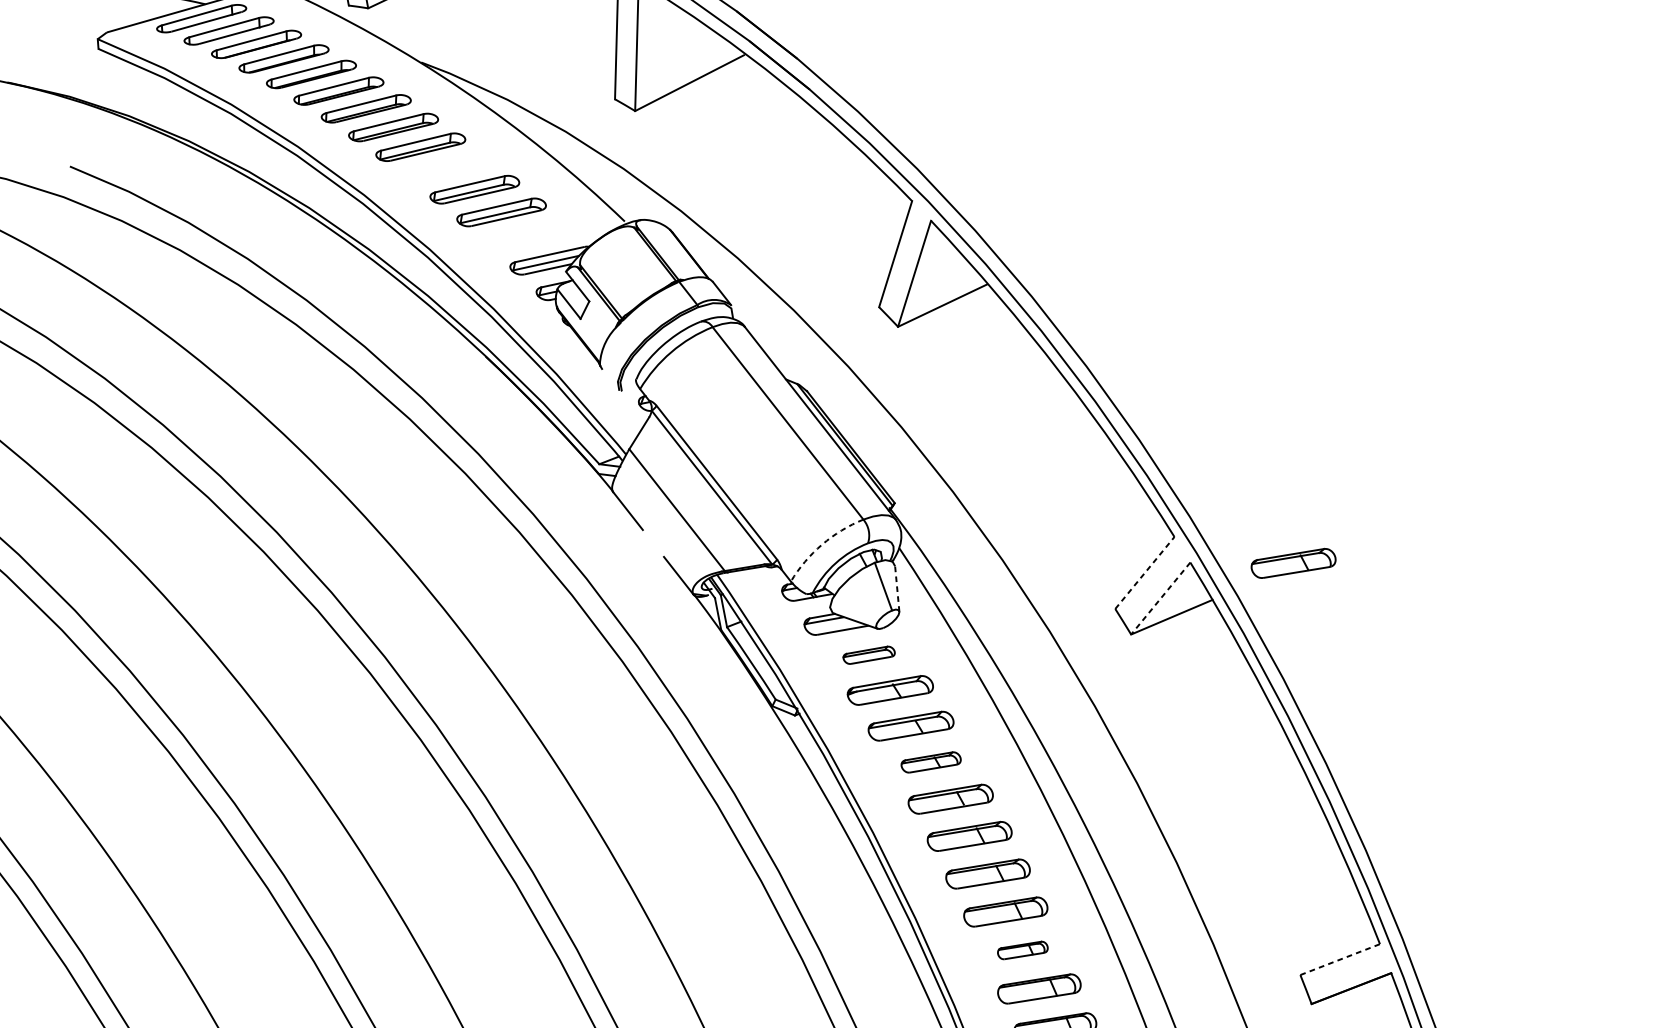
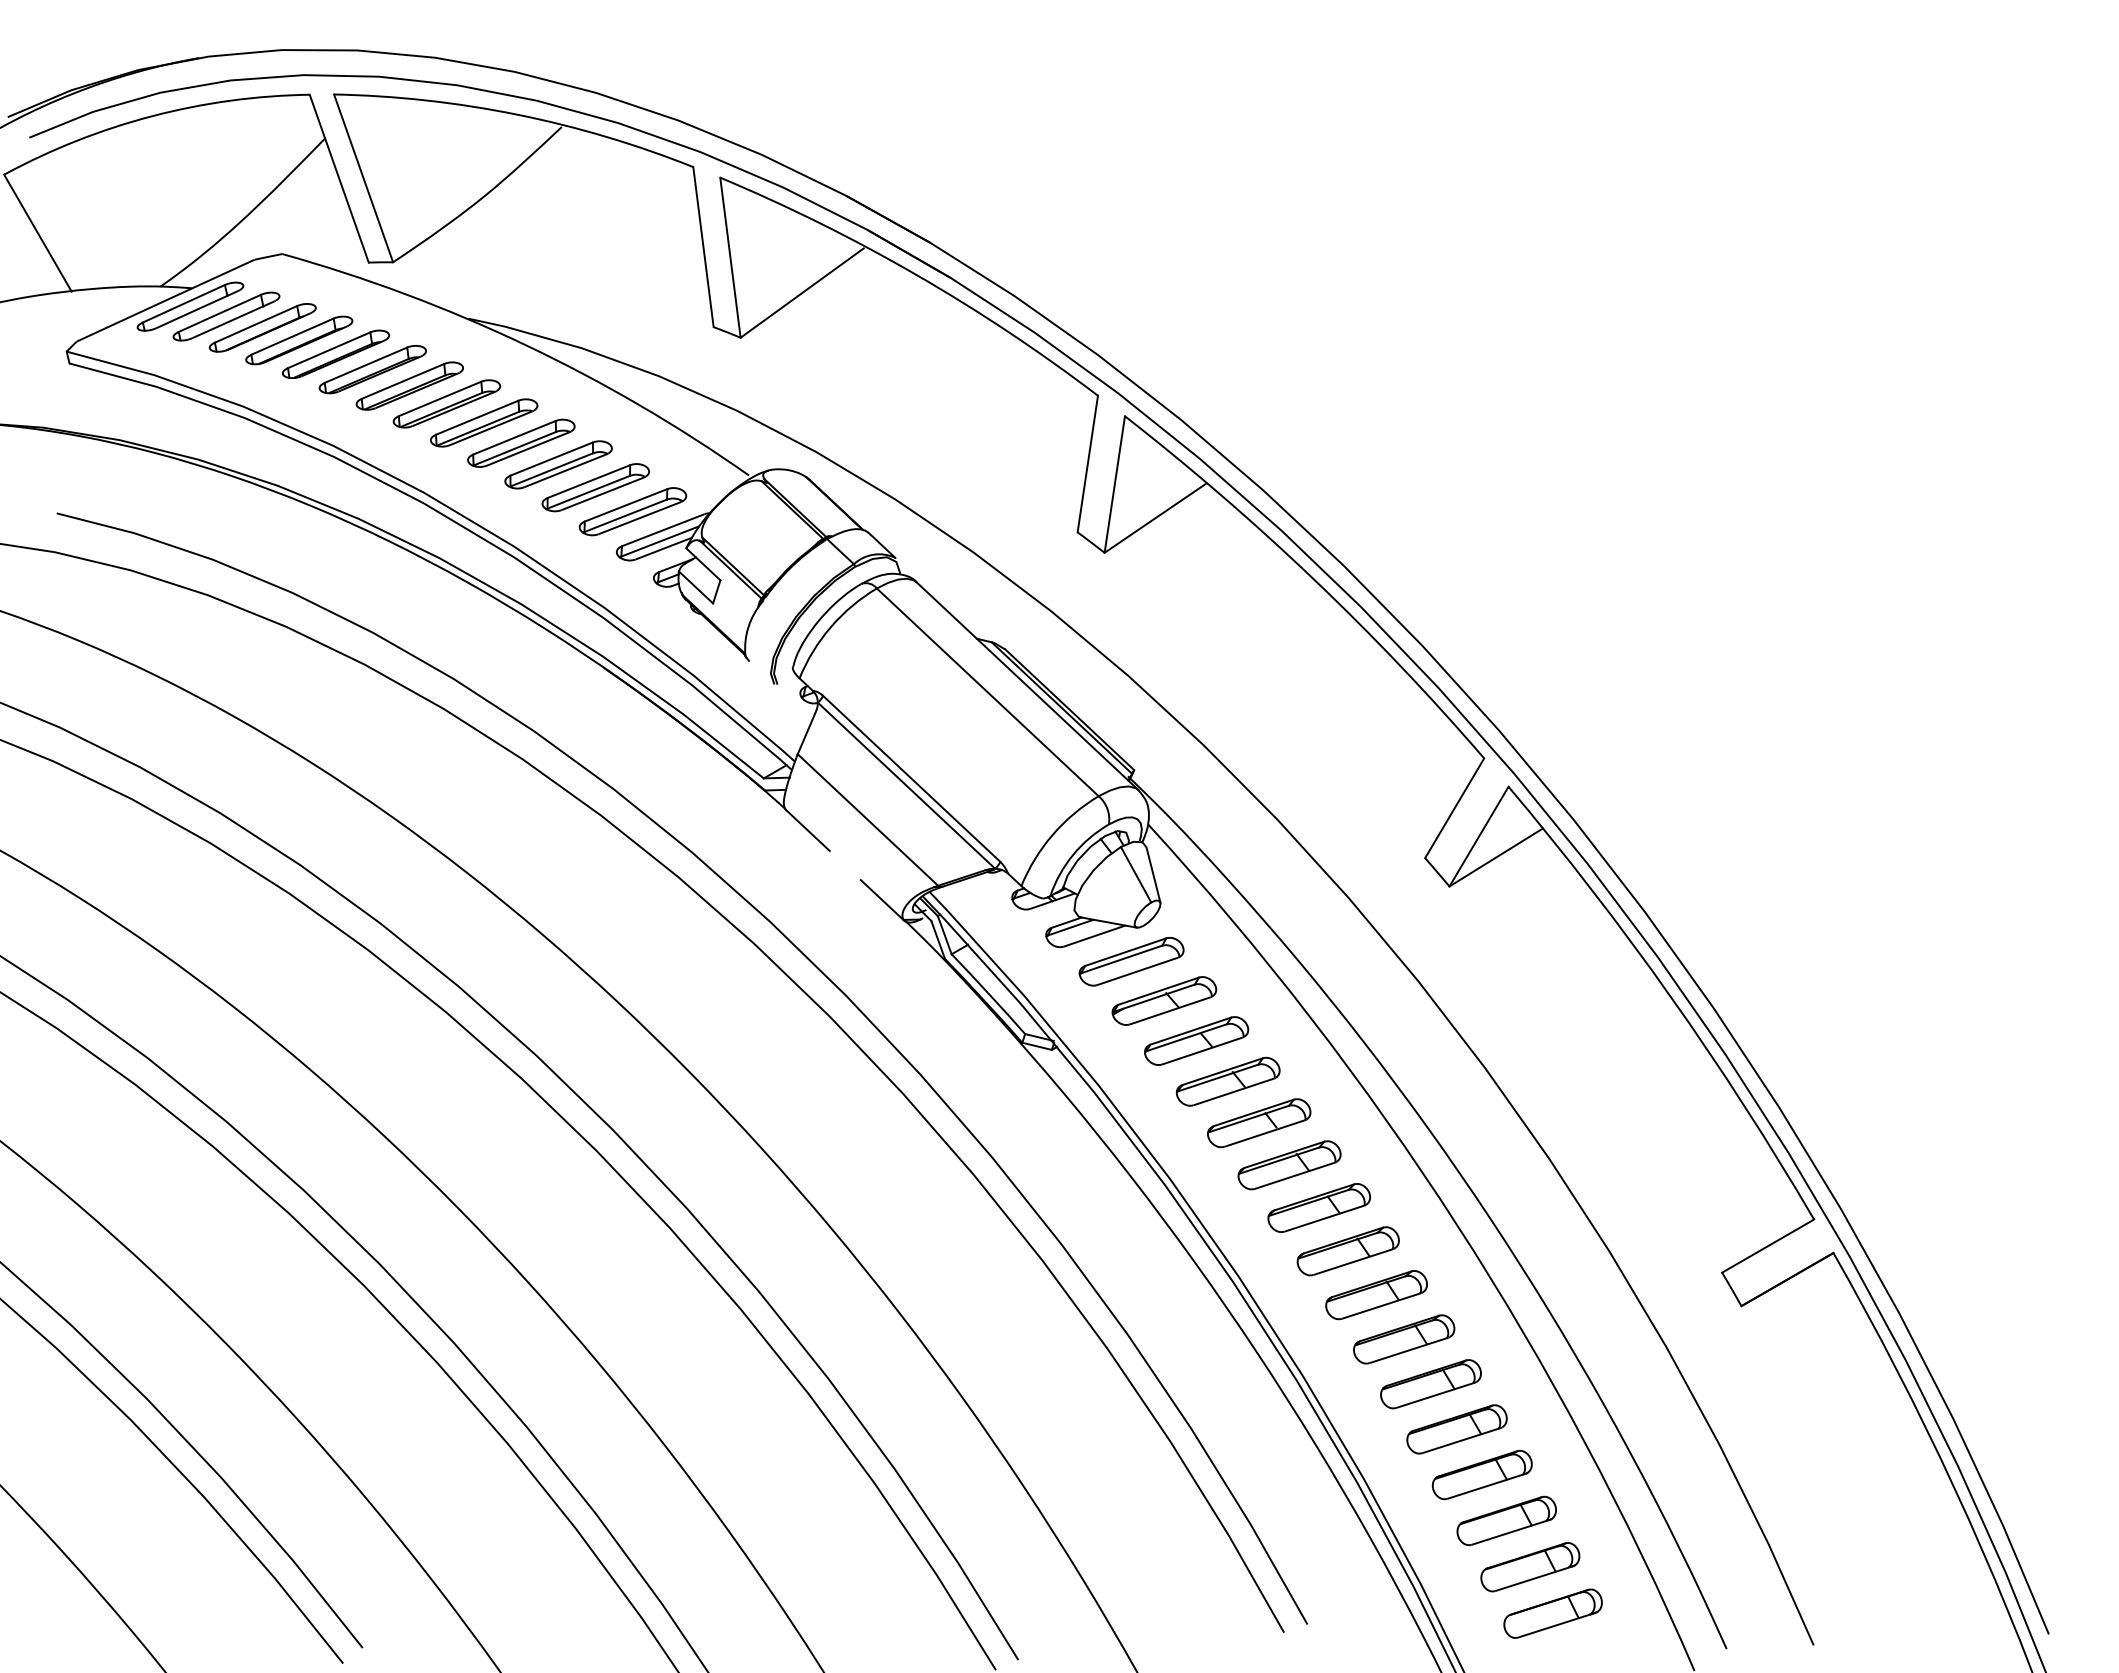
part: (448, 167) -> (521, 442), added
part: (527, 235) -> (632, 511), added
arc: (821, 544) -> (1052, 834), dashed -> solid
part: (1293, 563) -> (1635, 768), removed
line: (1144, 573) -> (1454, 808), dashed -> solid
line: (897, 588) -> (1153, 874), dashed -> solid
line: (1161, 598) -> (1479, 836), dashed -> solid
part: (869, 655) -> (1131, 961), size x1.67
part: (930, 762) -> (1227, 1081), size x1.43
part: (1022, 950) -> (1376, 1295), size x1.67
line: (1340, 959) -> (1768, 1245), dashed -> solid

